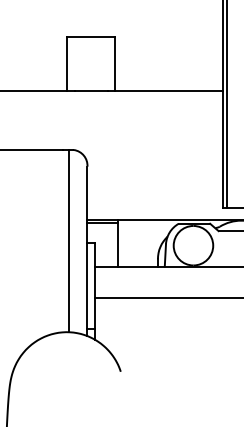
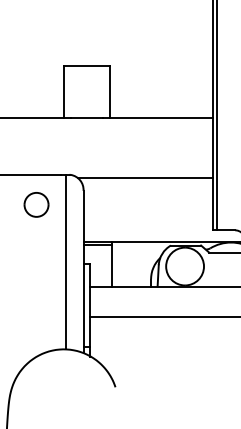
line: (152, 153) -> (145, 178), added
part: (38, 180) -> (36, 204), added

